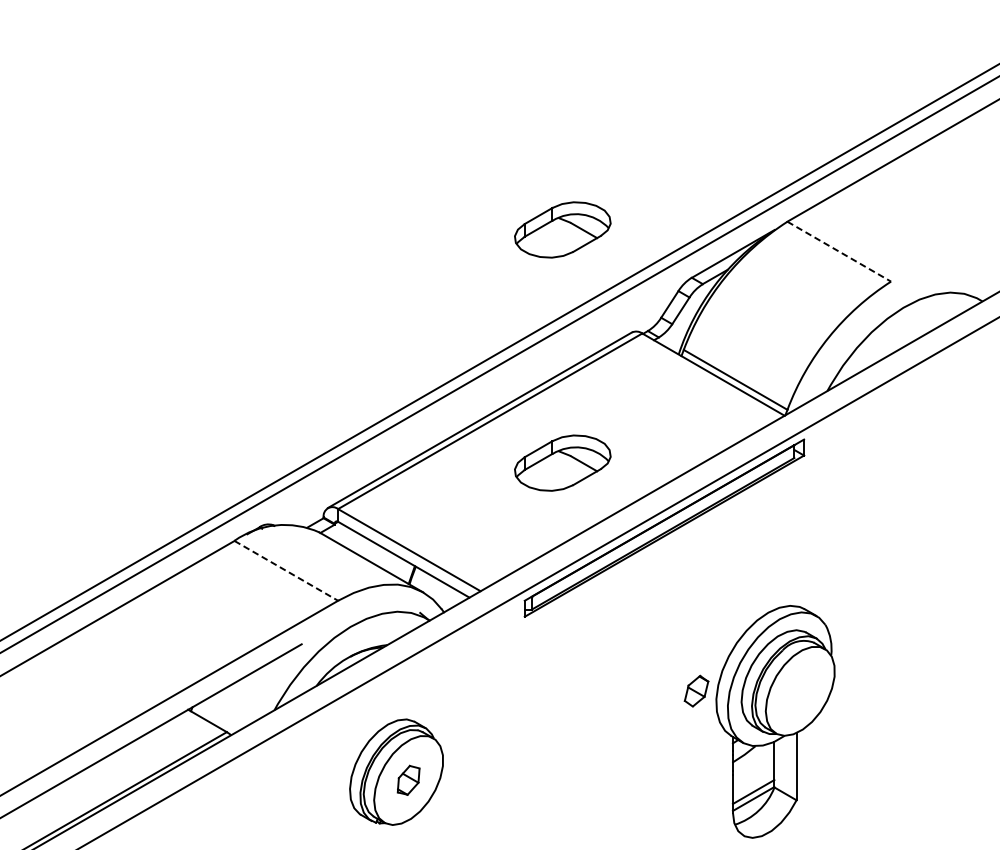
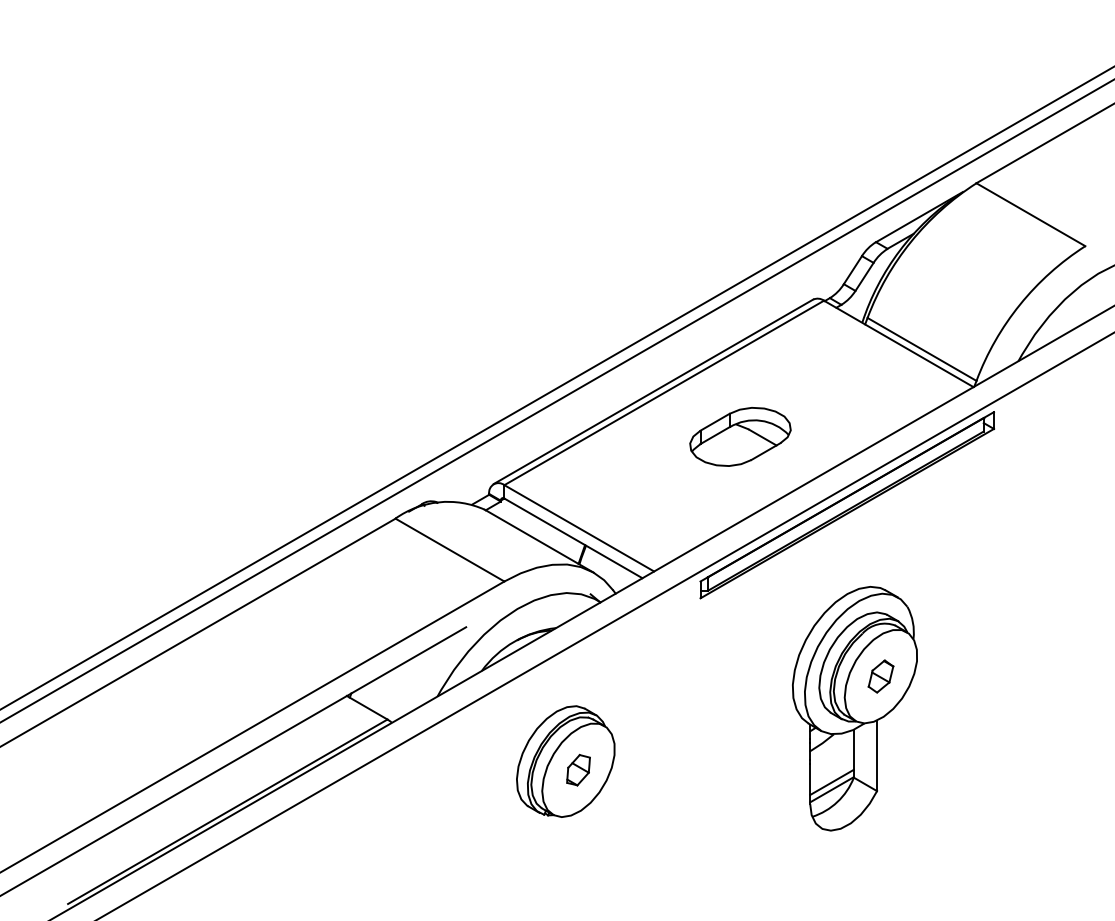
part: (562, 229) -> (740, 191), removed
line: (838, 251) -> (1030, 214), dashed -> solid
line: (285, 571) -> (449, 550), dashed -> solid
part: (775, 721) -> (854, 708), moved

